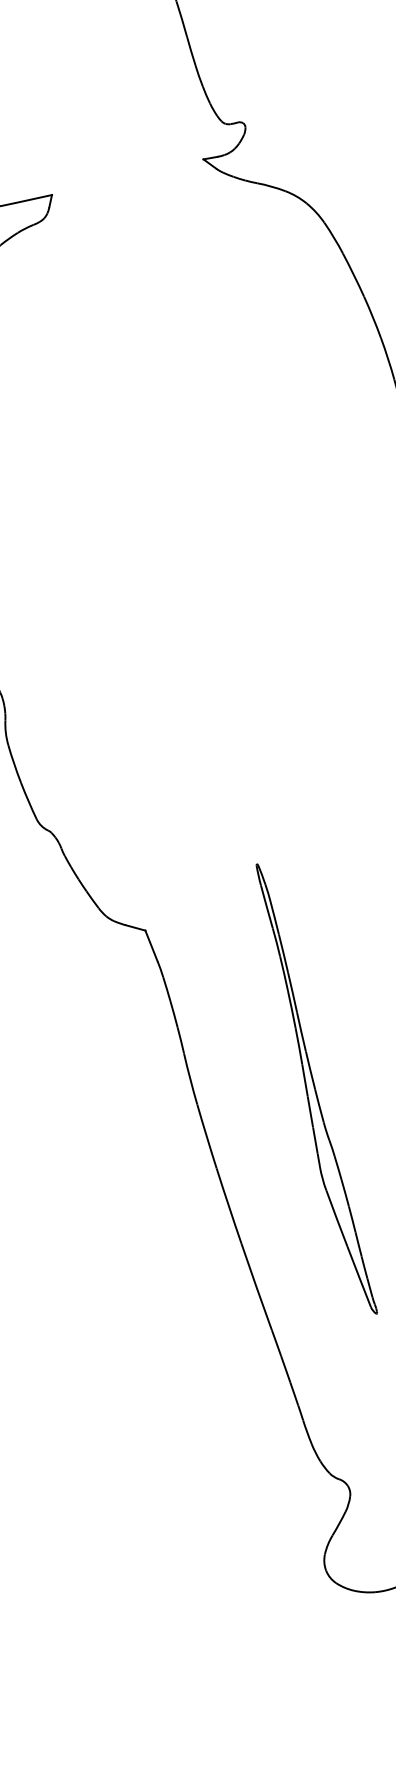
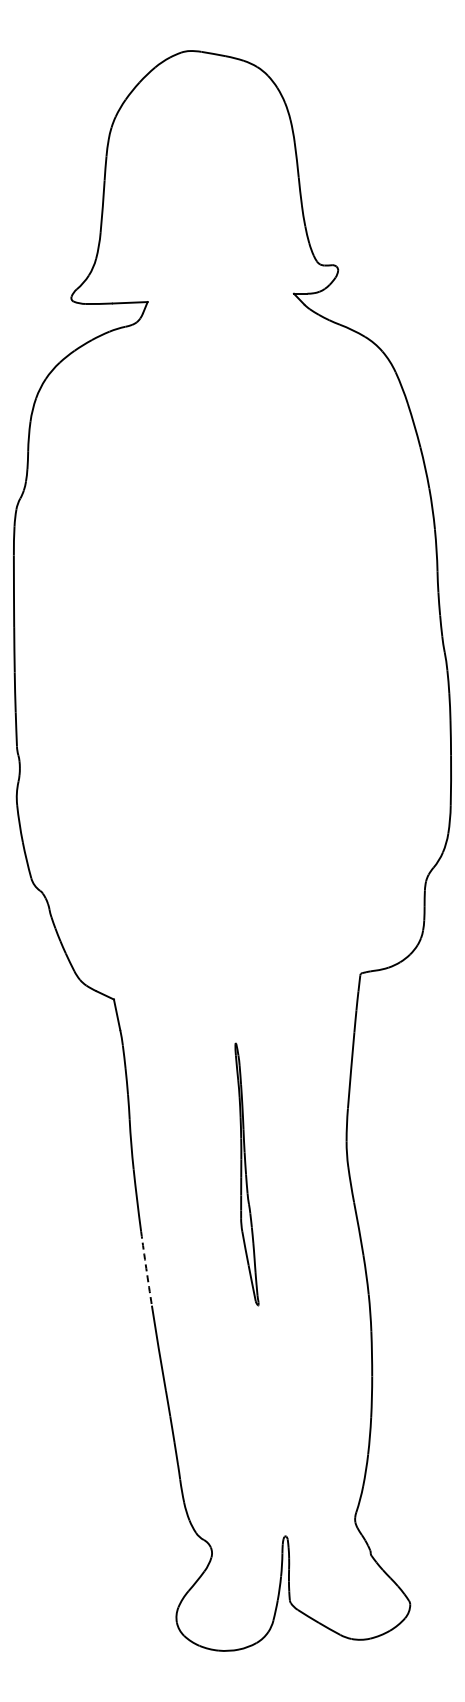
part: (316, 1089) -> (246, 1174), size x0.6
arc: (229, 1205) -> (146, 1268), solid -> dashed

